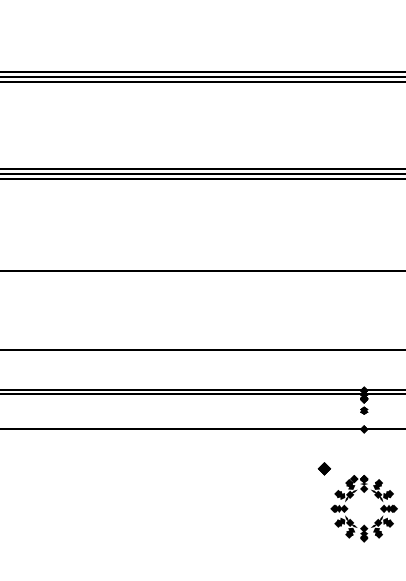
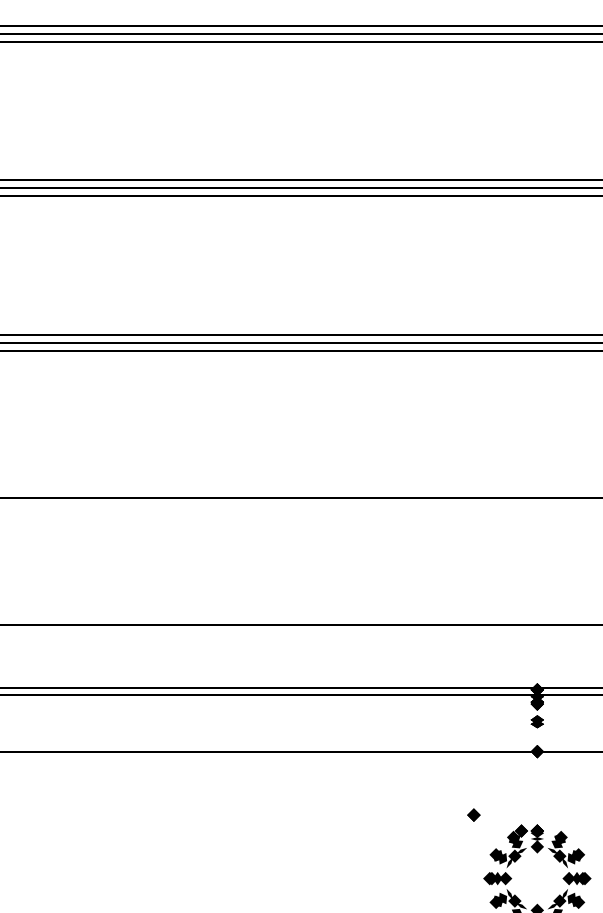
part: (324, 469) -> (473, 815), size x0.62

